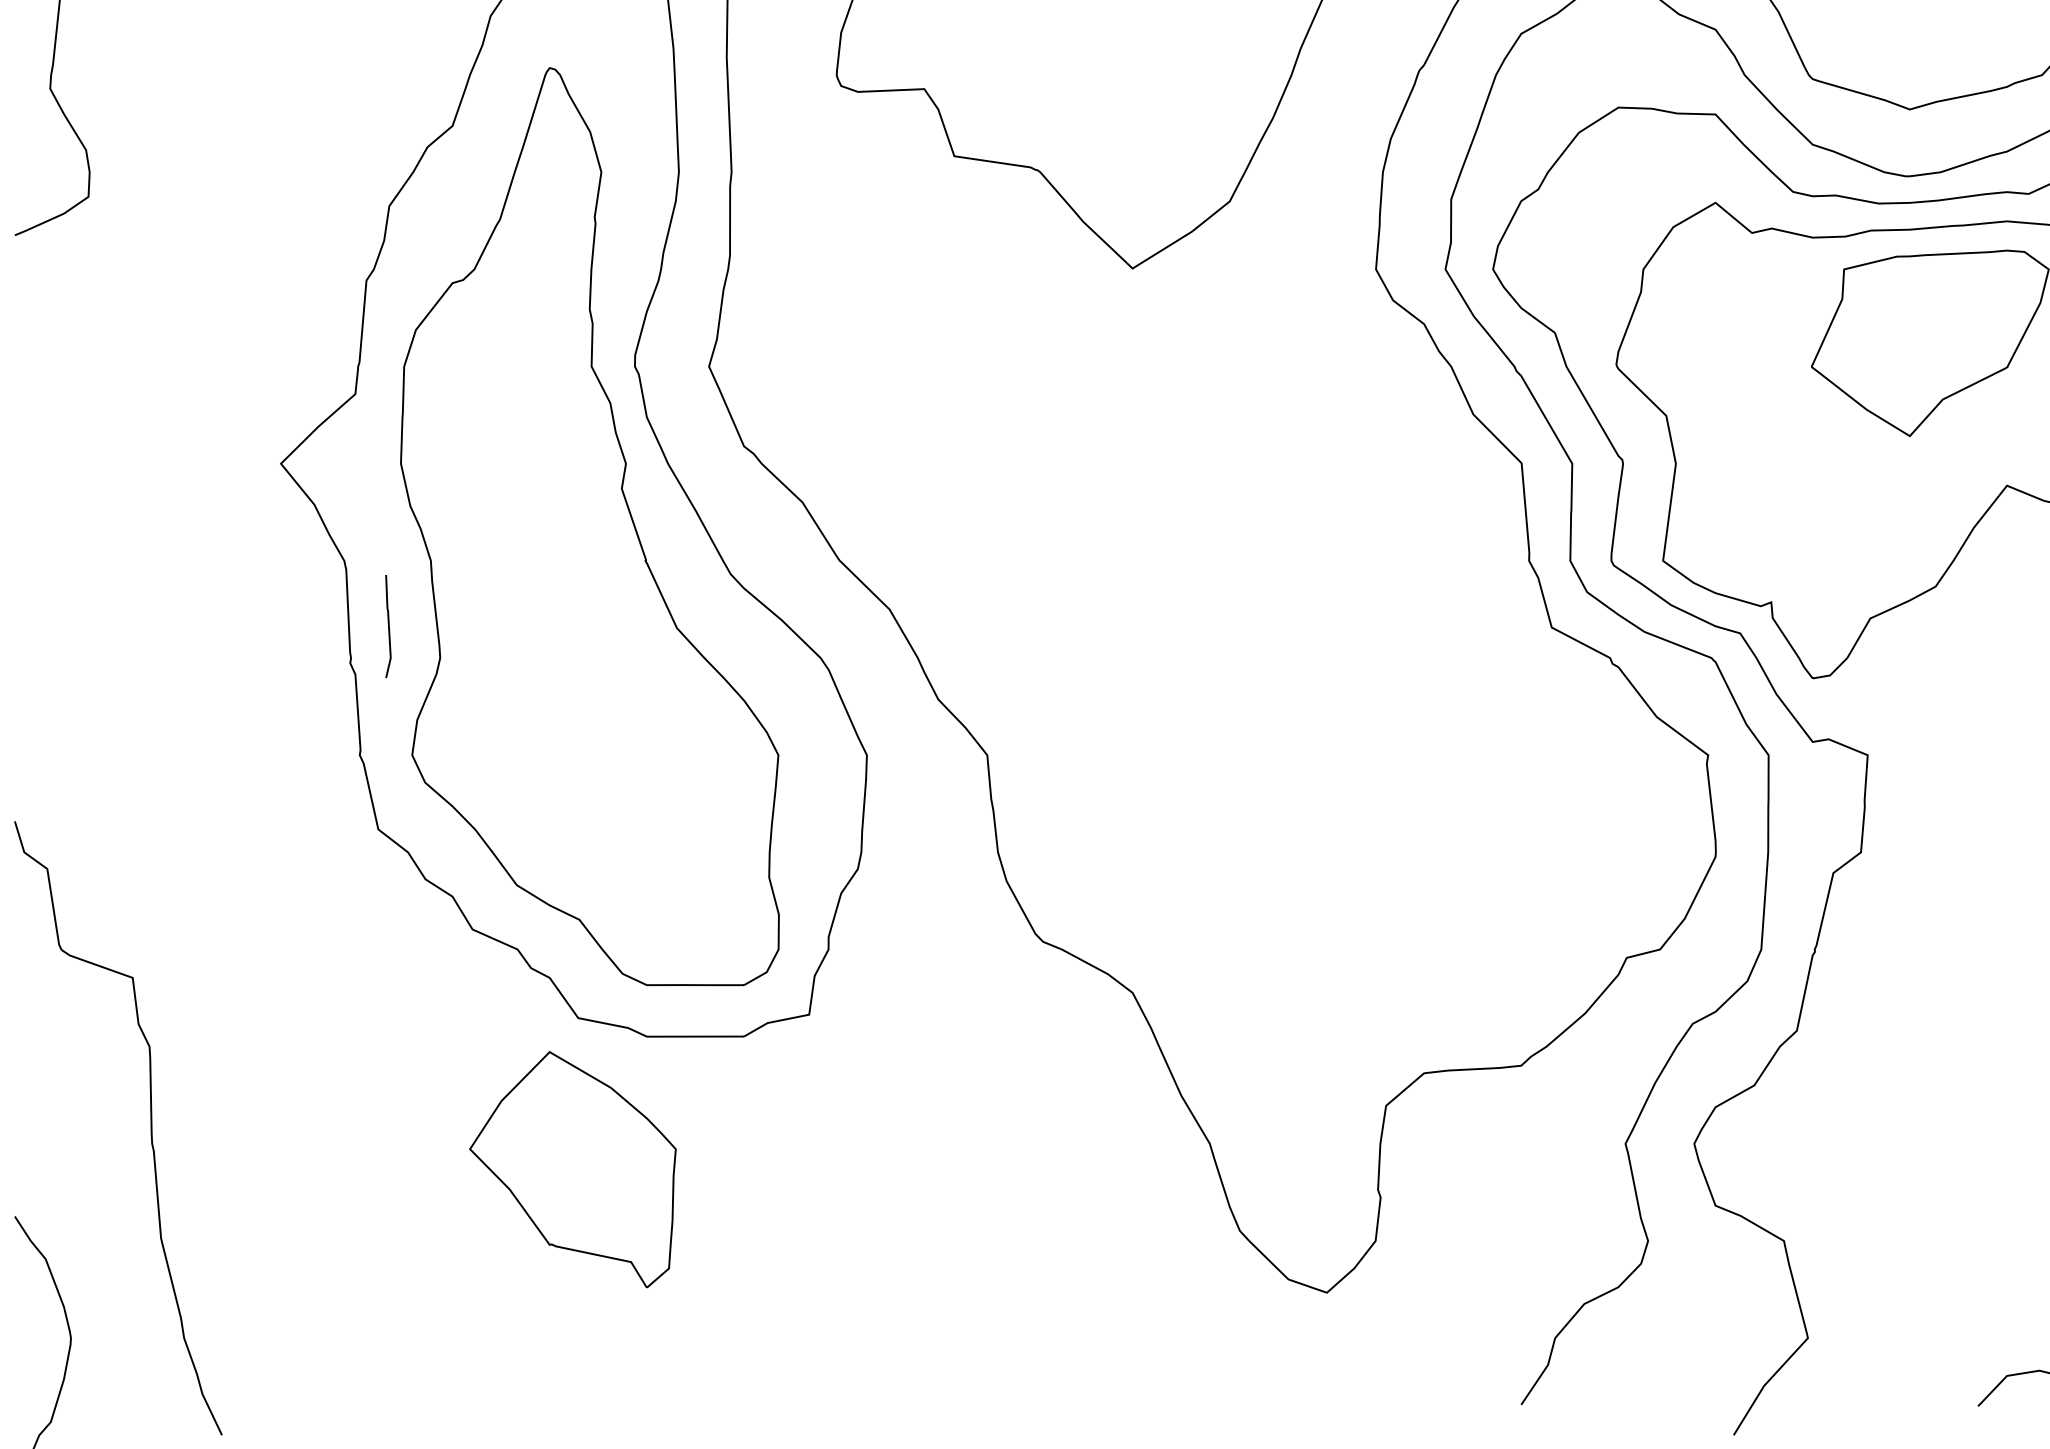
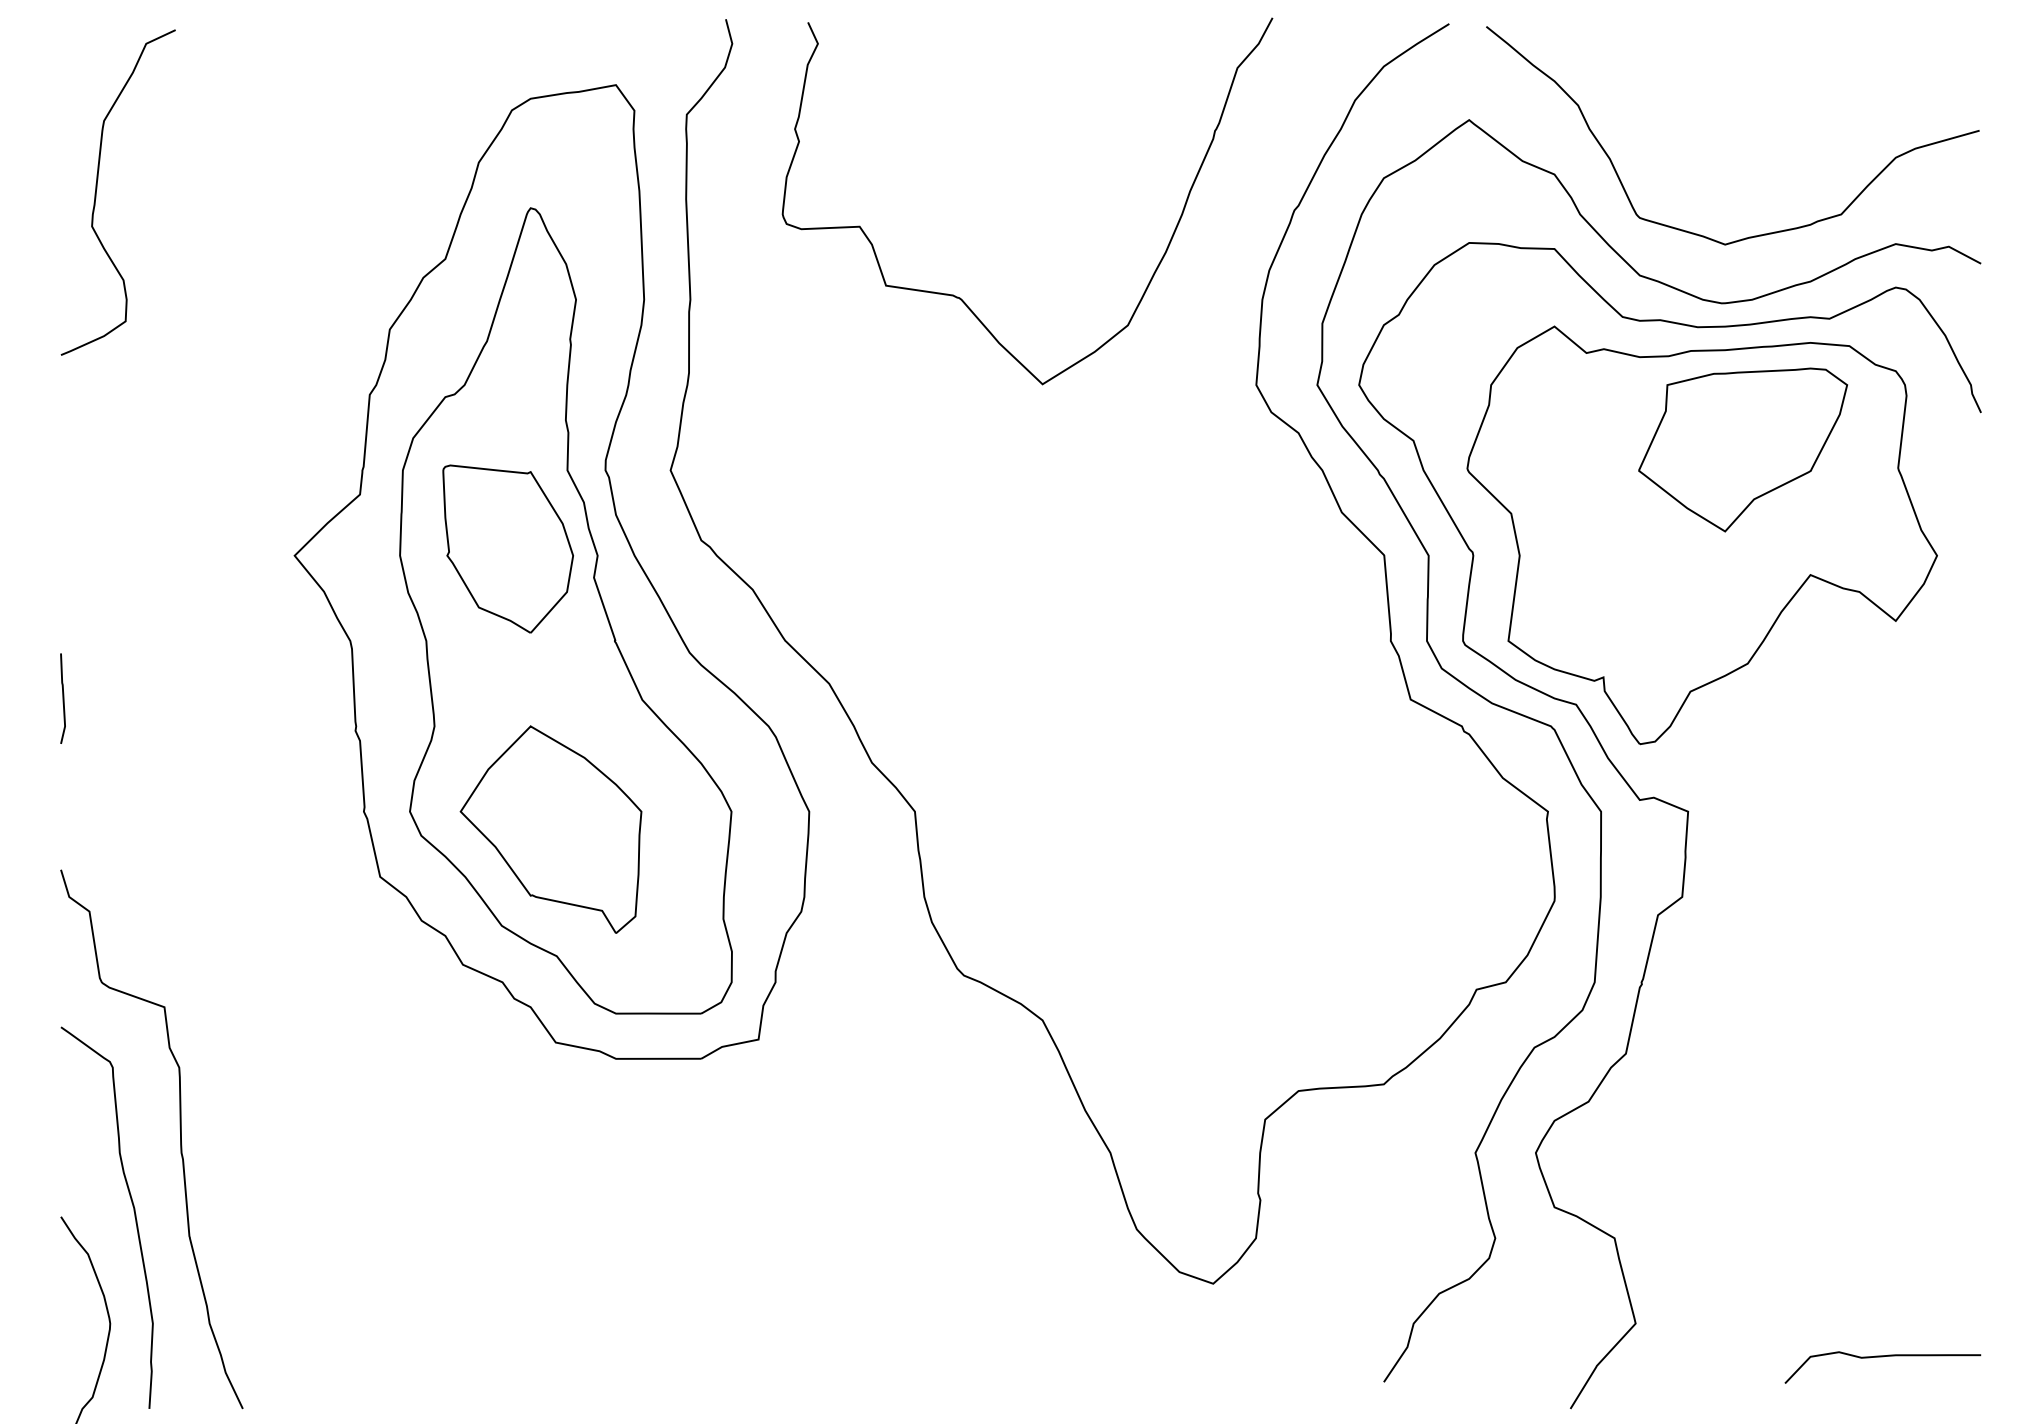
part: (523, 455) -> (507, 548), added
line: (387, 626) -> (62, 698), moved
part: (572, 1169) -> (550, 829), moved
curve: (97, 1210) -> (133, 1211), added

